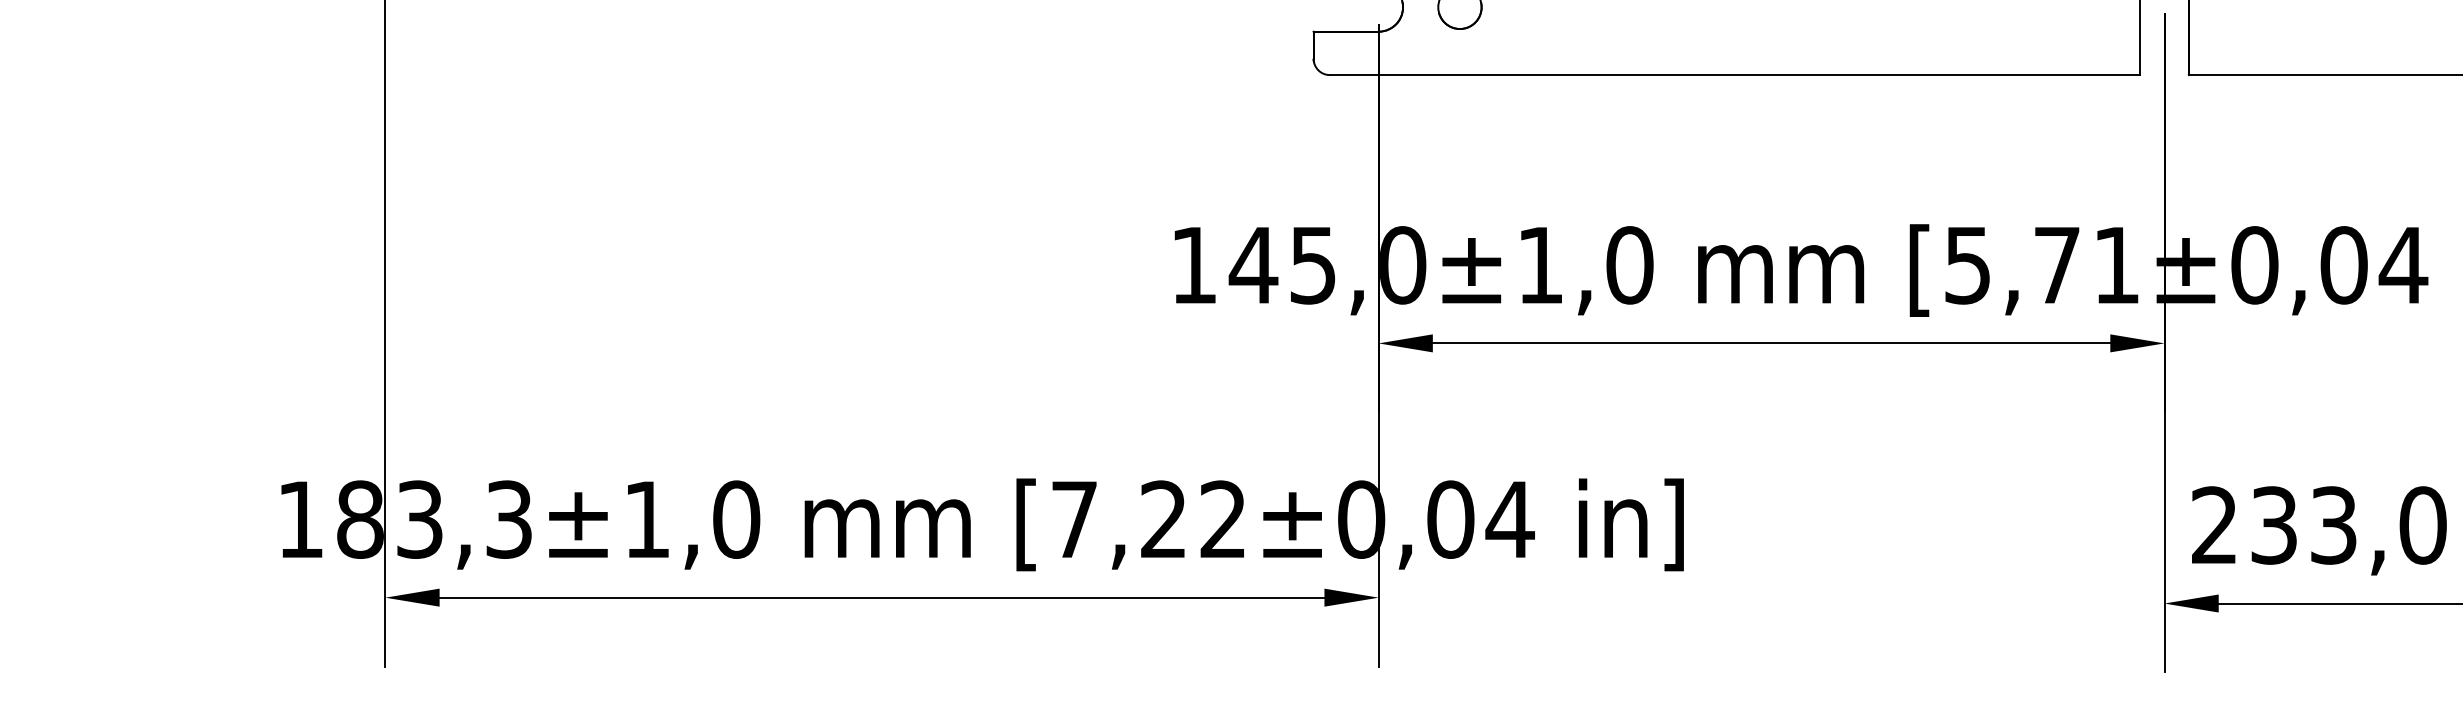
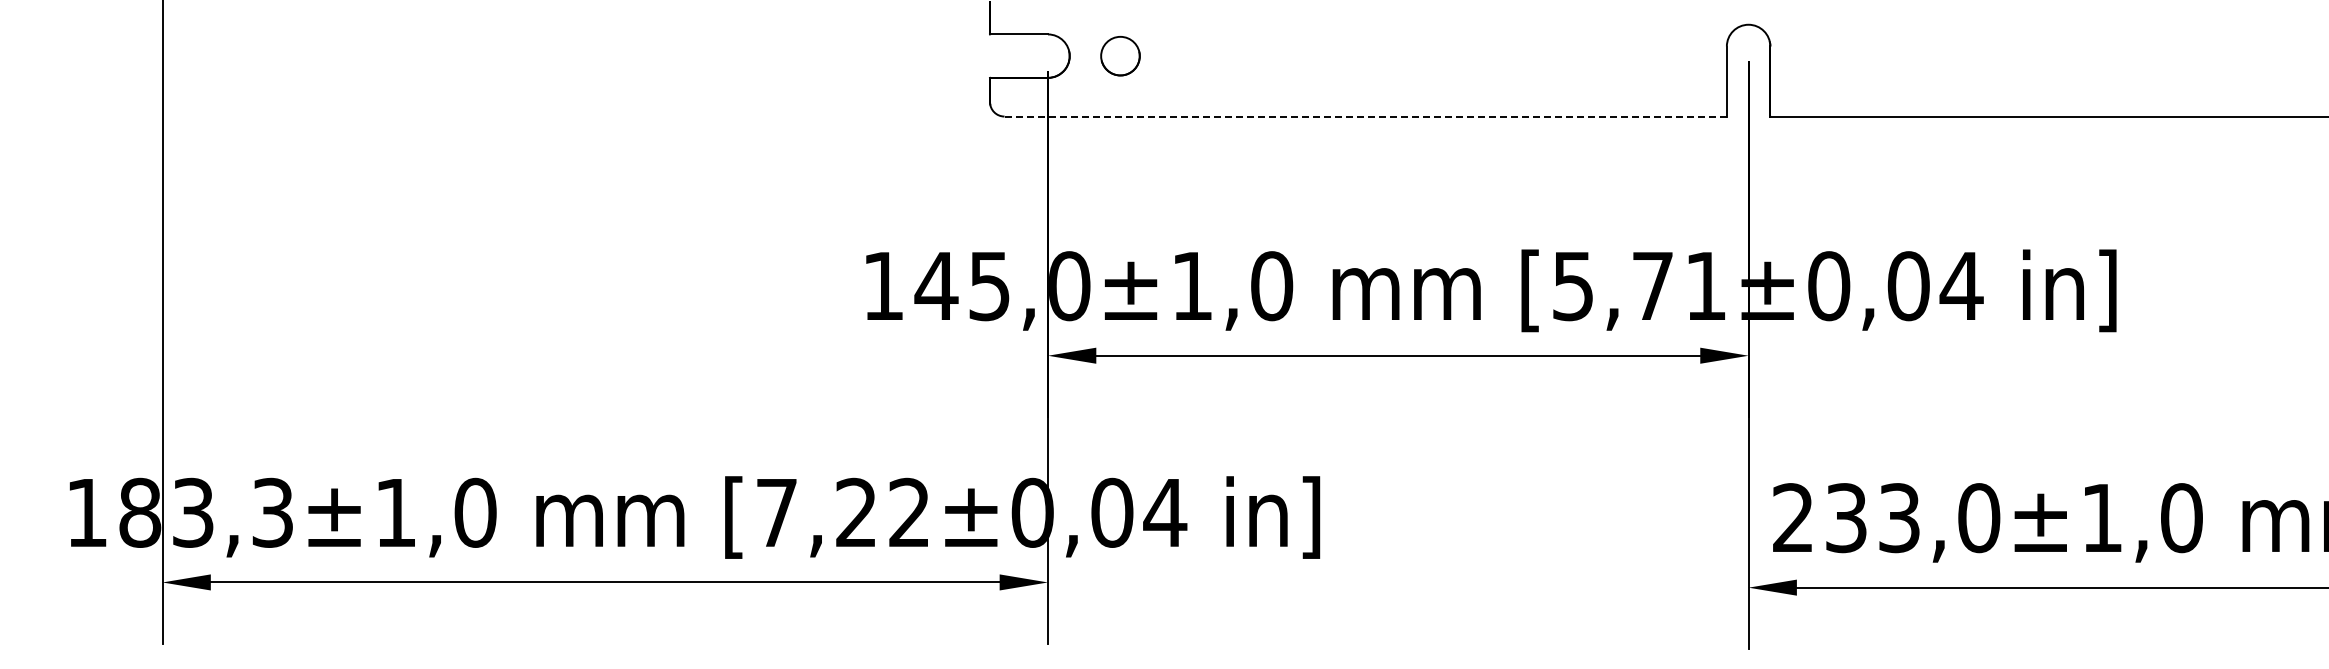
line: (1735, 75) -> (1366, 116), solid -> dashed

